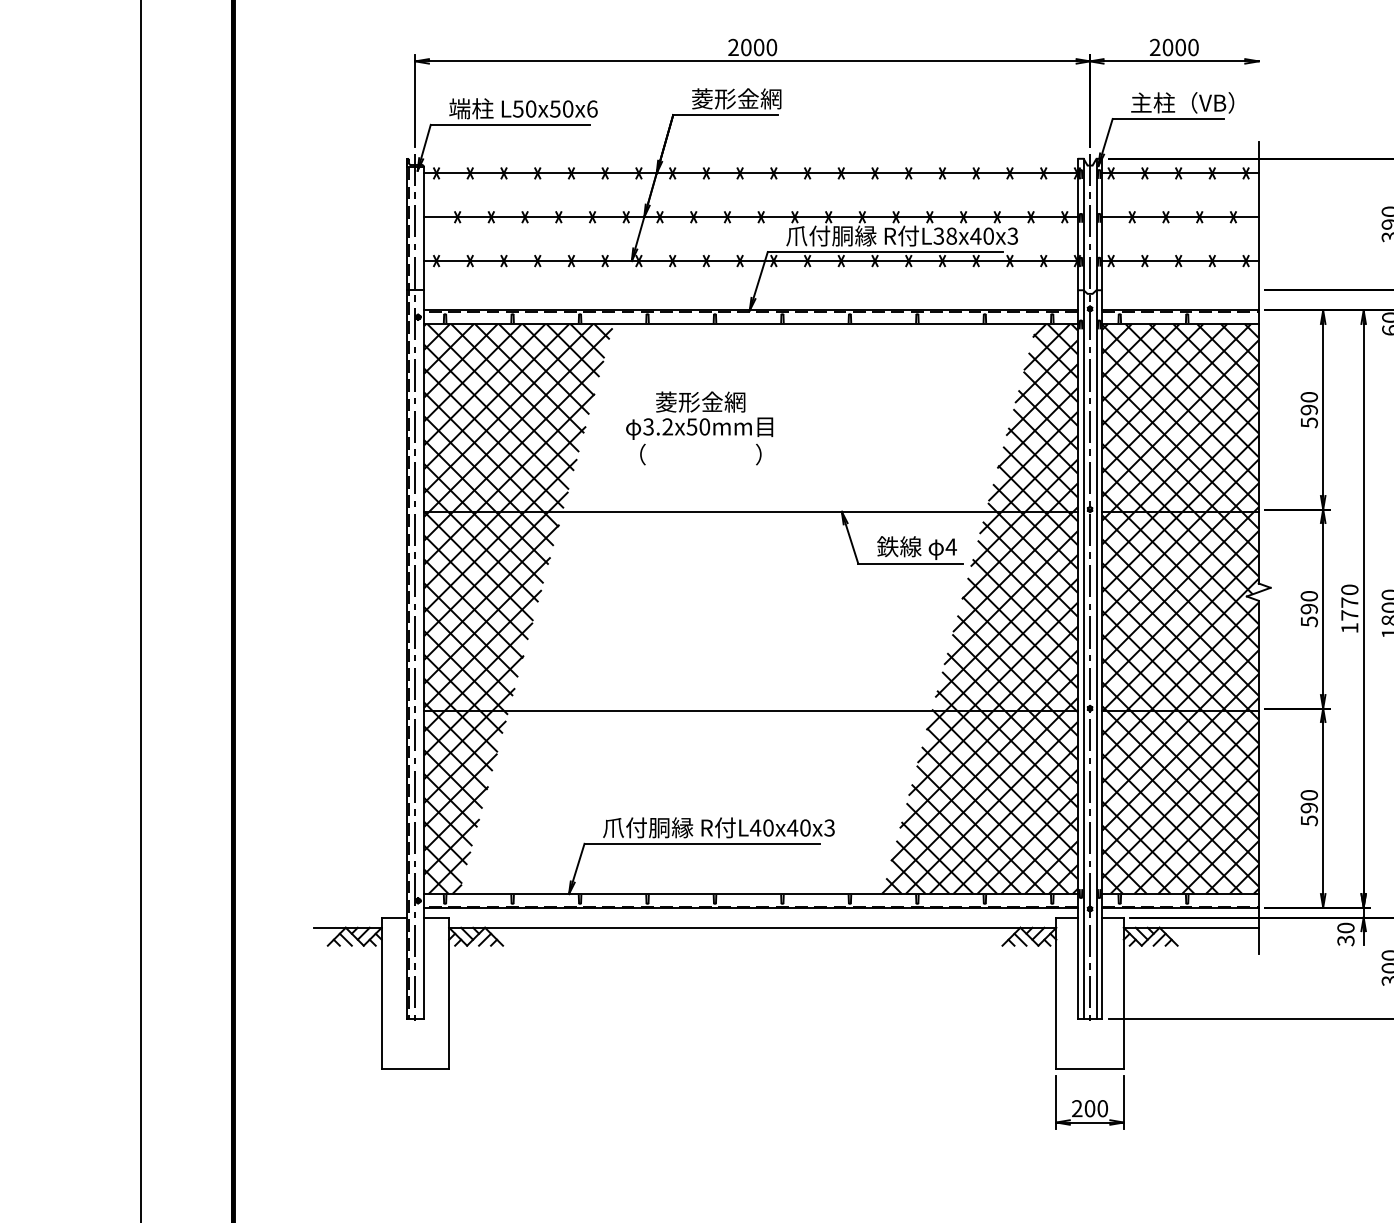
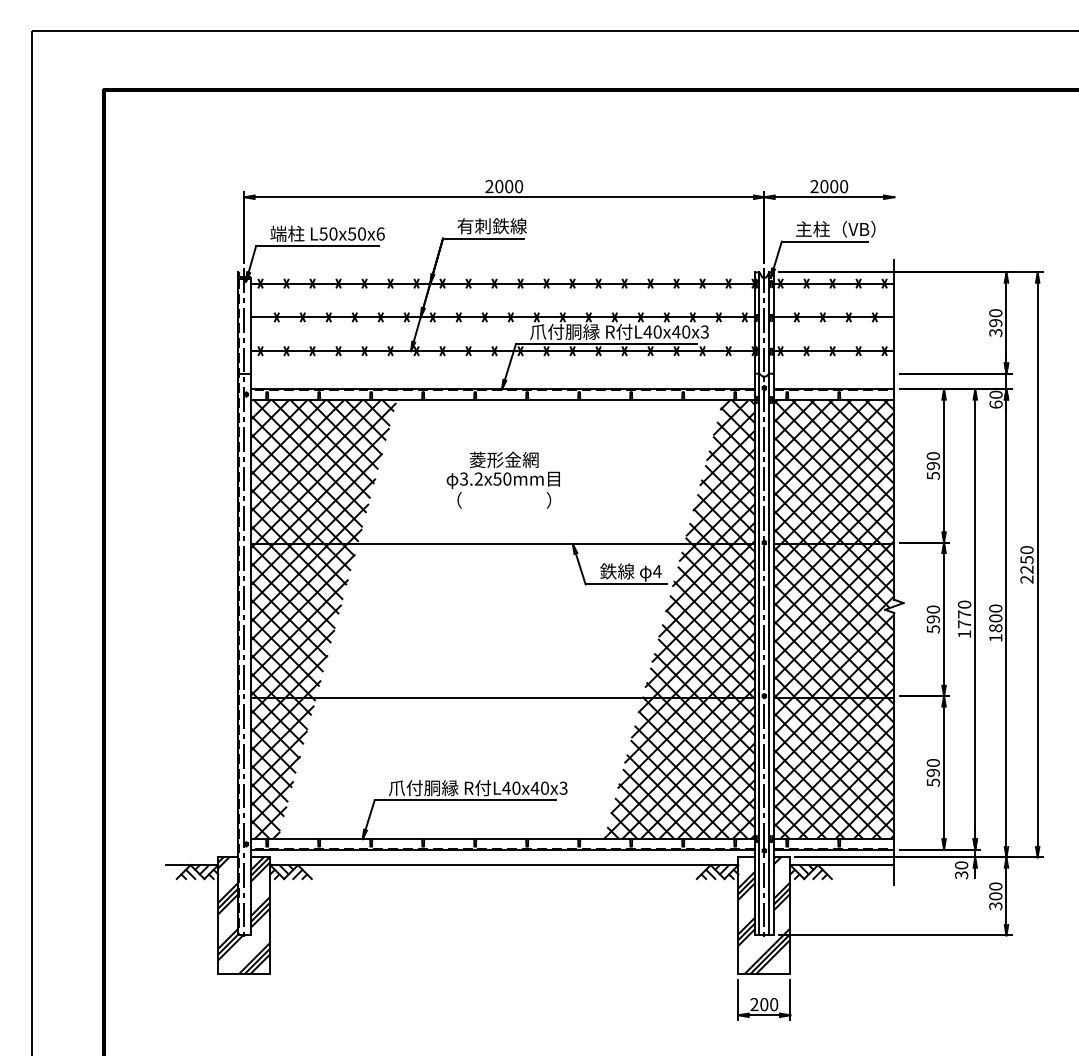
text: (736, 99) -> (491, 226), 菱形金網 -> 有刺鉄線
text: (944, 235) -> (652, 331), L38x40x3 -> L40x40x3
text: (698, 427) -> (502, 479), moved
hatch: (415, 993) -> (244, 915), added
hatch: (1090, 993) -> (764, 915), added

